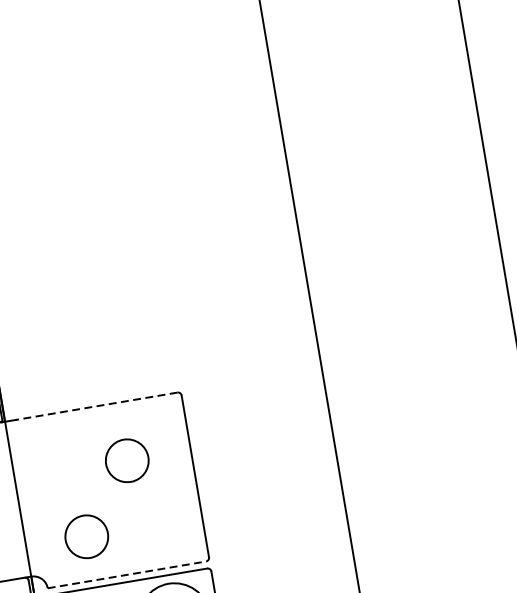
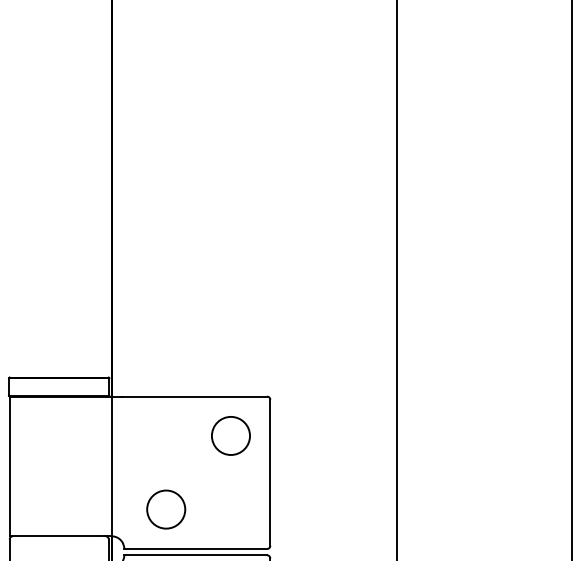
line: (96, 406) -> (194, 396), dashed -> solid
circle: (126, 460) -> (230, 435), moved
line: (127, 574) -> (196, 548), dashed -> solid

